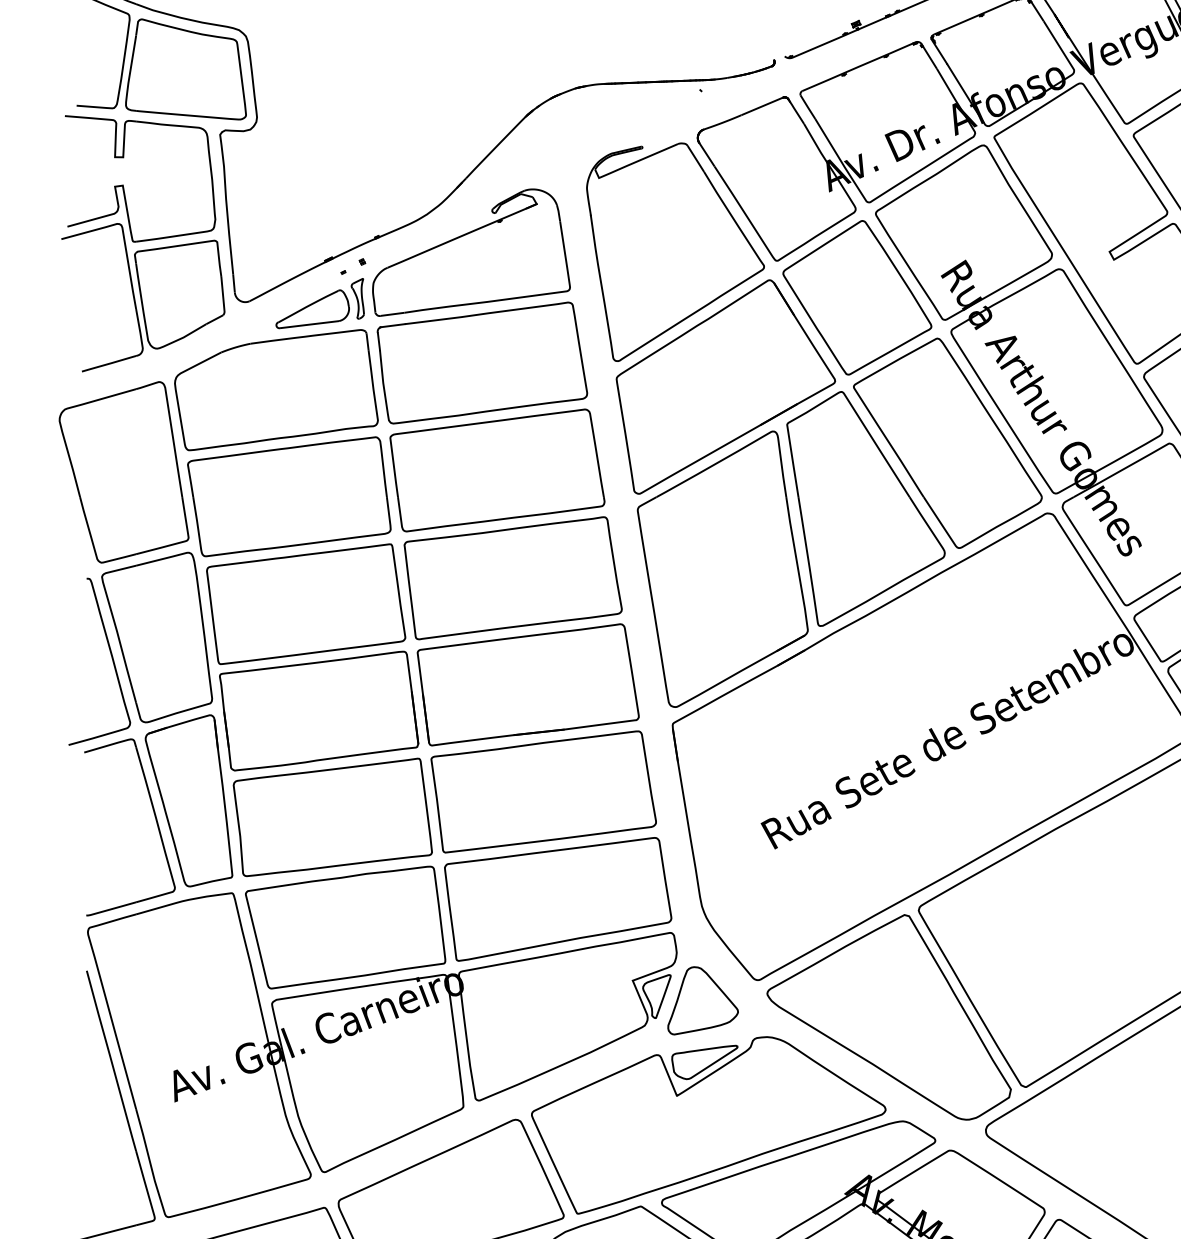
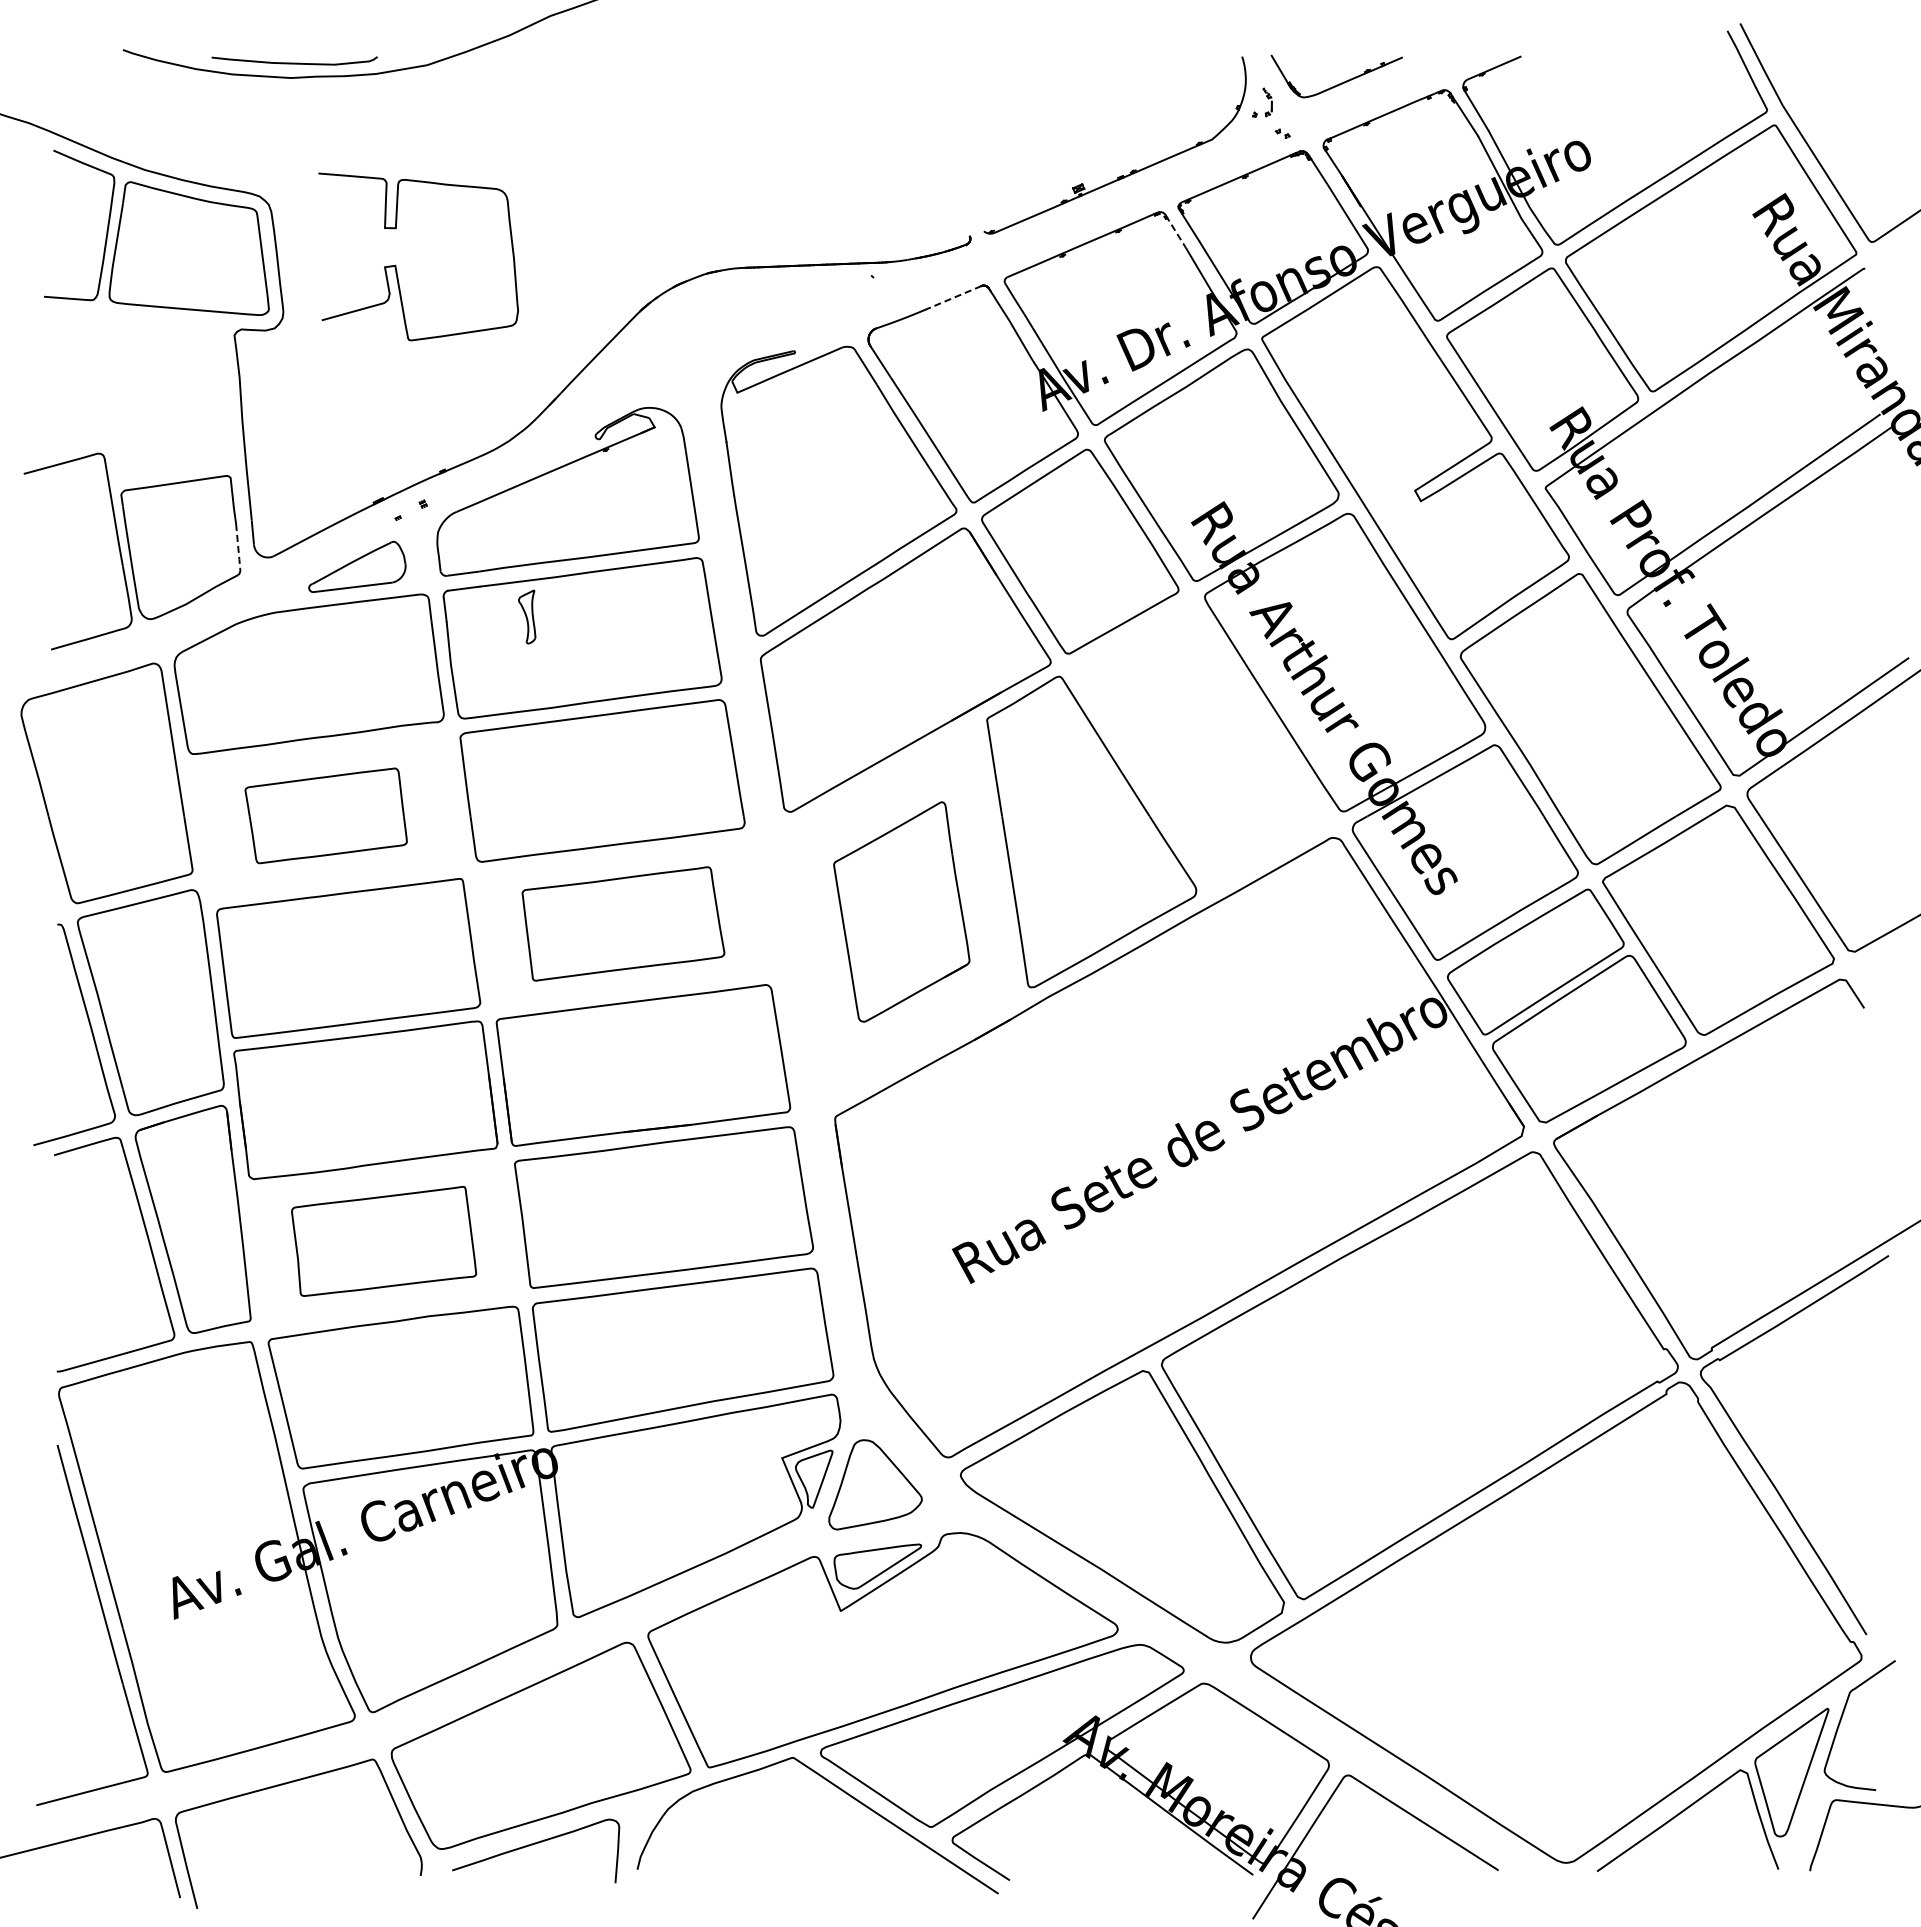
line: (929, 56) -> (1175, 231), solid -> dashed
line: (761, 107) -> (953, 298), solid -> dashed
part: (123, 185) -> (396, 265), moved
line: (223, 294) -> (238, 547), solid -> dashed
part: (358, 298) -> (527, 616), moved
part: (947, 443) -> (1199, 744), removed
part: (288, 496) -> (325, 815), size x0.6
part: (722, 568) -> (901, 911), size x0.6
part: (513, 577) -> (623, 923), size x0.7
part: (332, 817) -> (383, 1241), size x0.7

